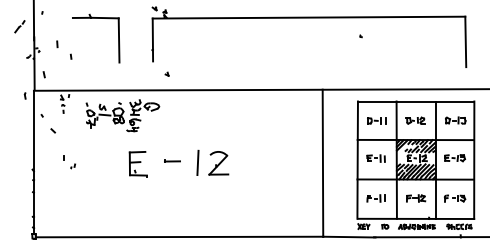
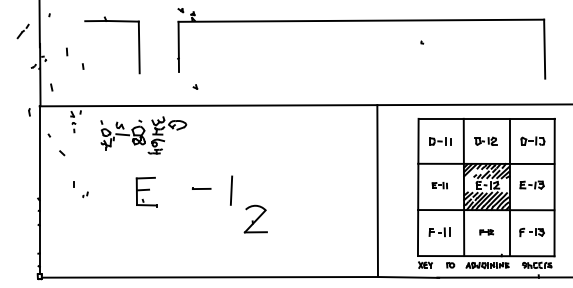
part: (375, 158) -> (439, 185), size x0.7
part: (218, 162) -> (255, 218), moved
part: (138, 164) -> (146, 192), moved
part: (416, 198) -> (486, 232), size x0.6

